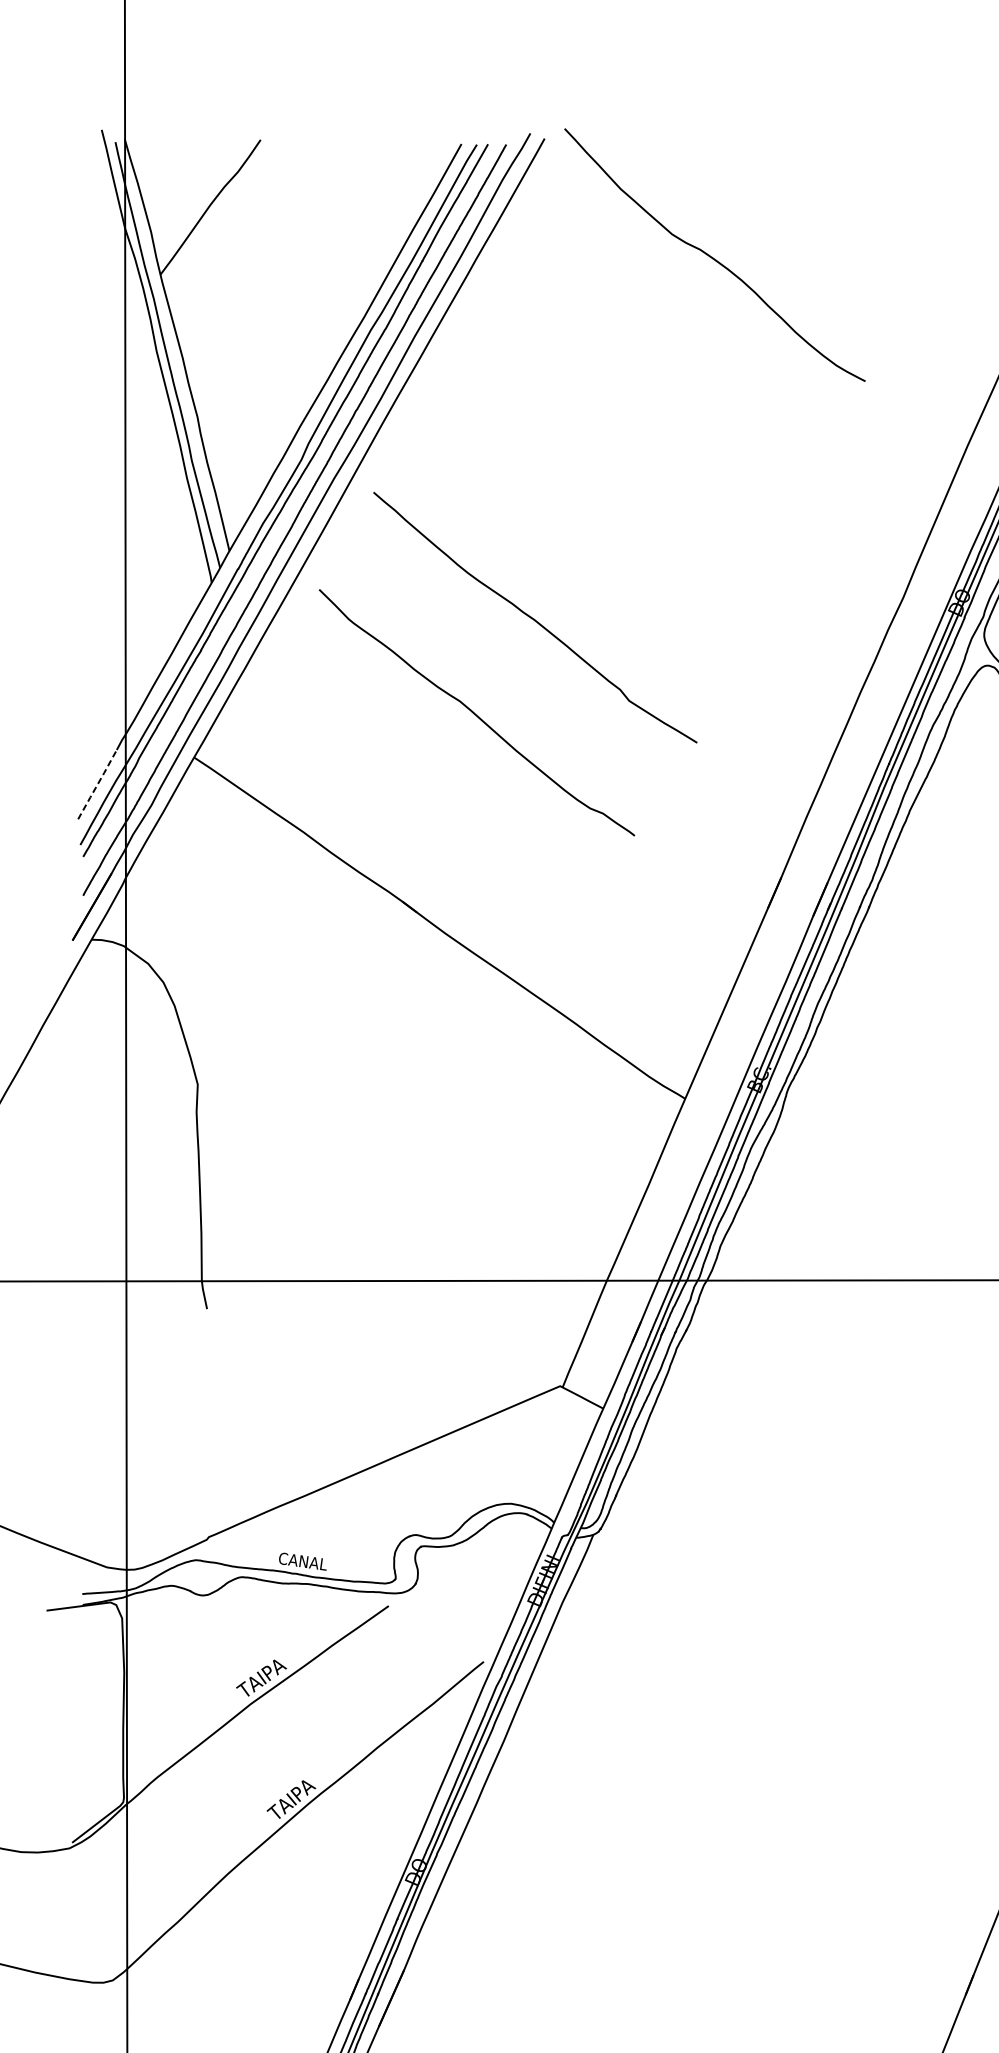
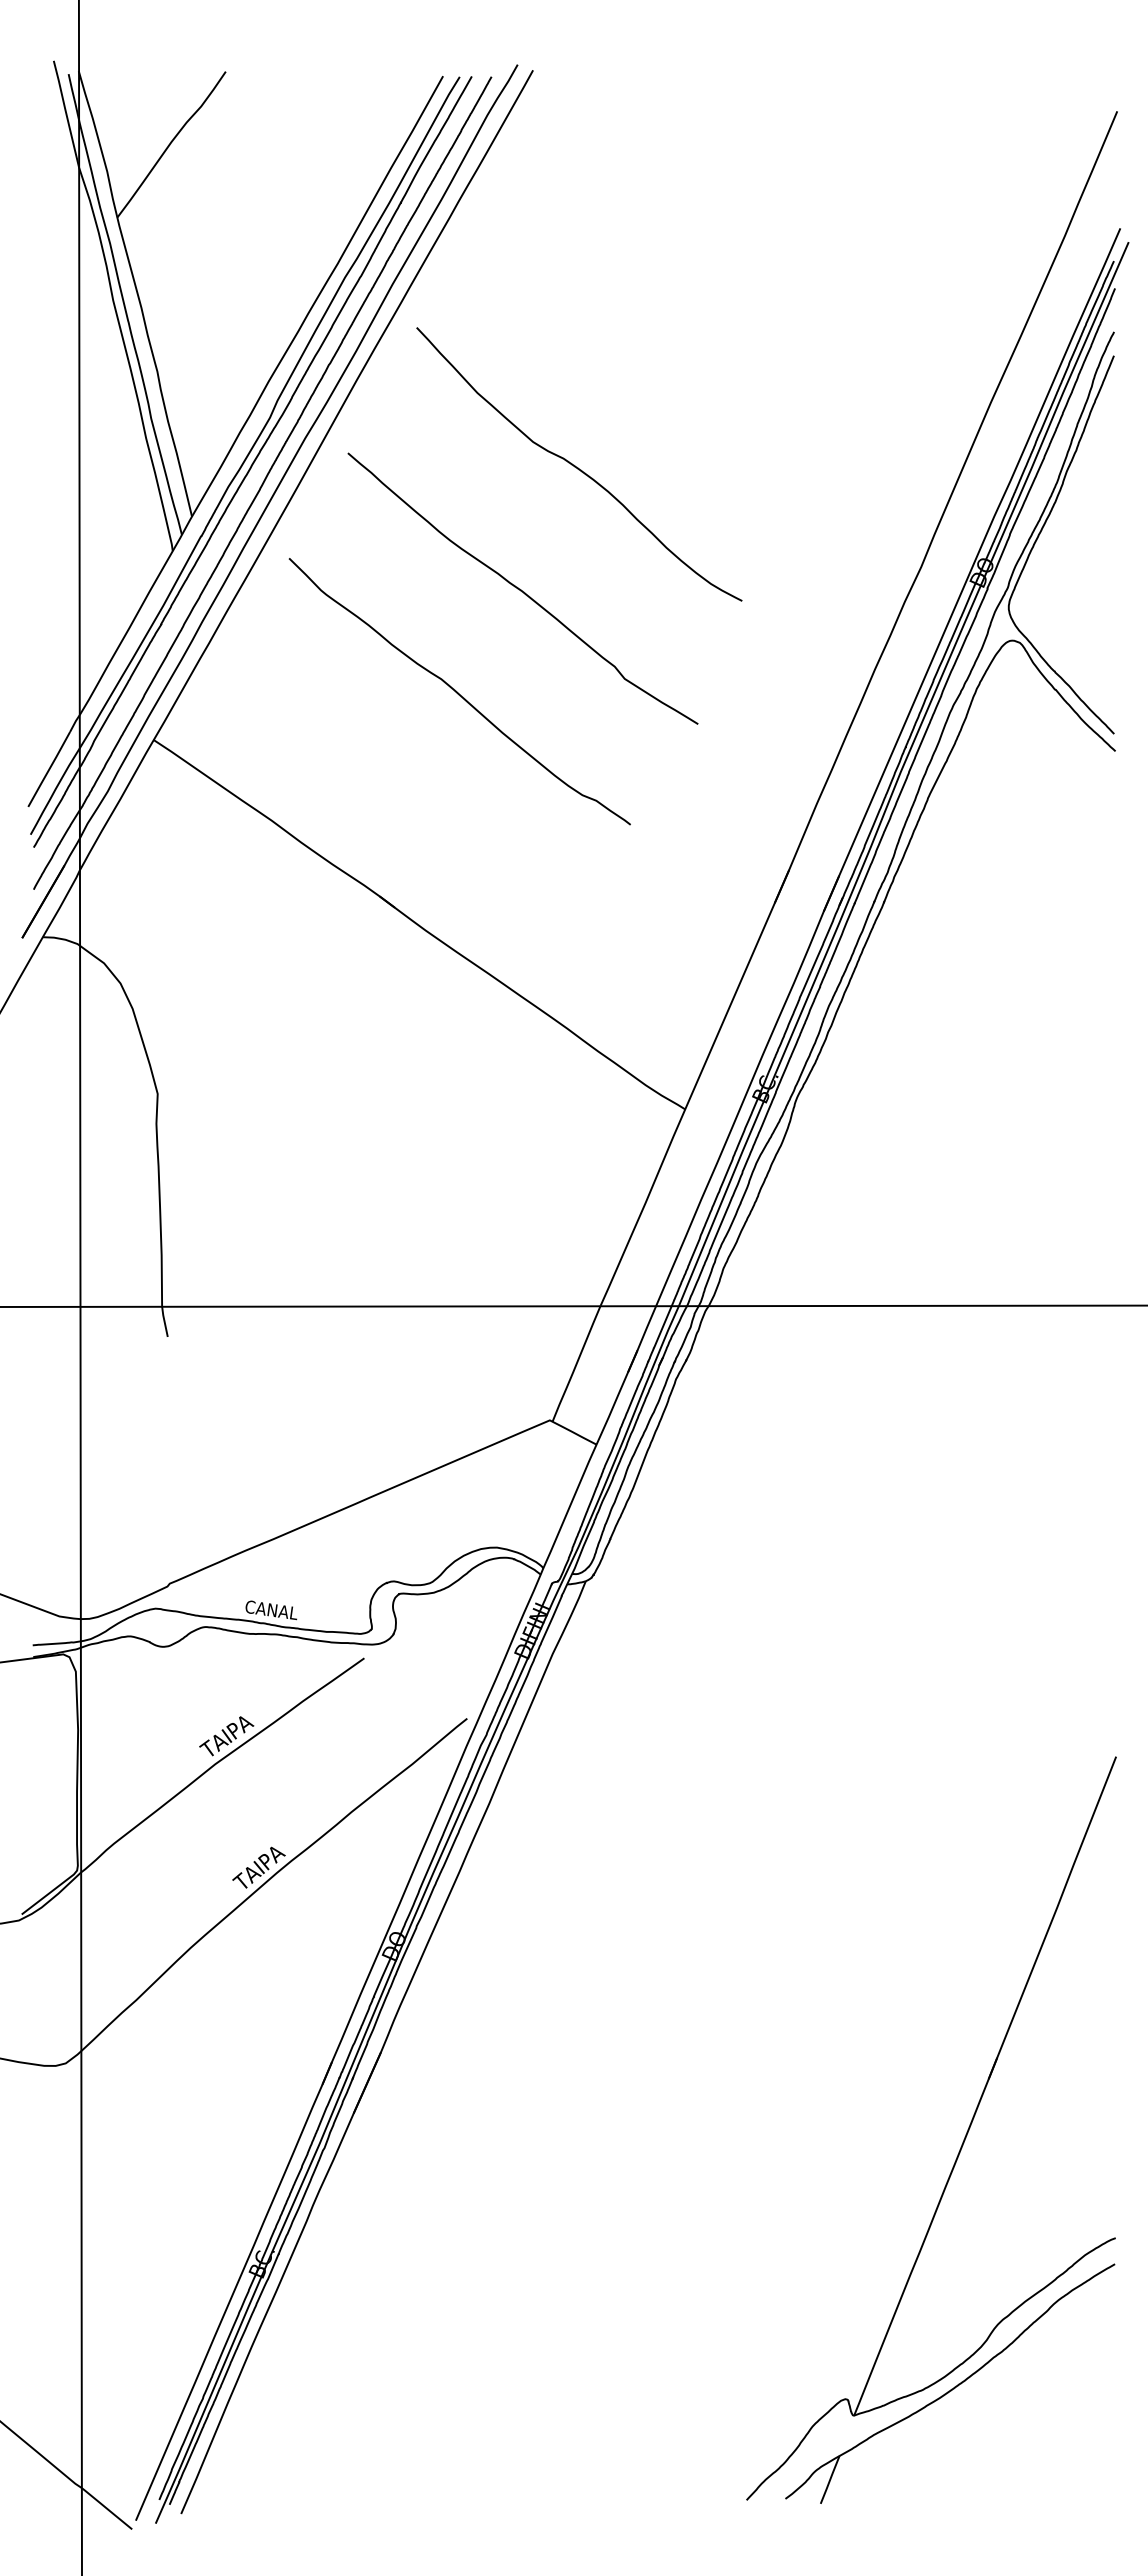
curve: (714, 257) -> (578, 467), moved
line: (97, 783) -> (49, 768), dashed -> solid

